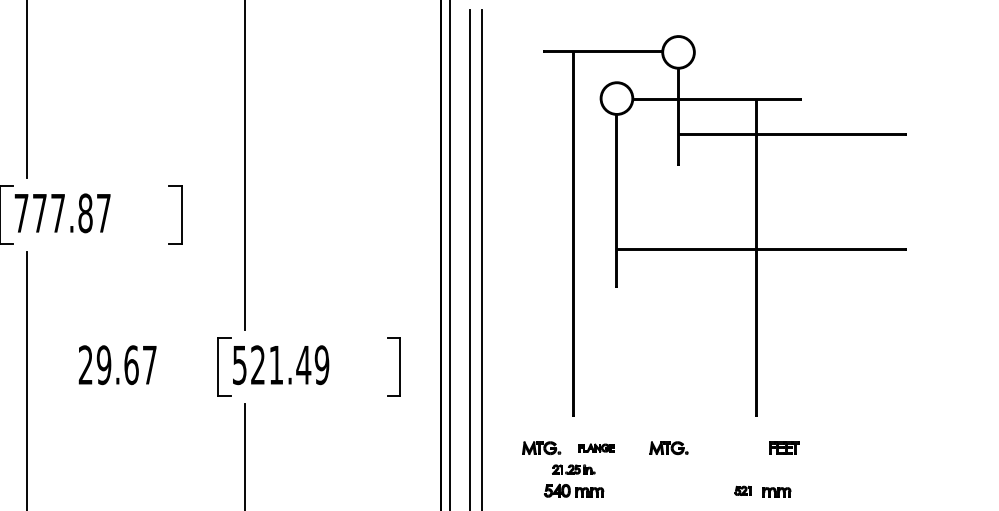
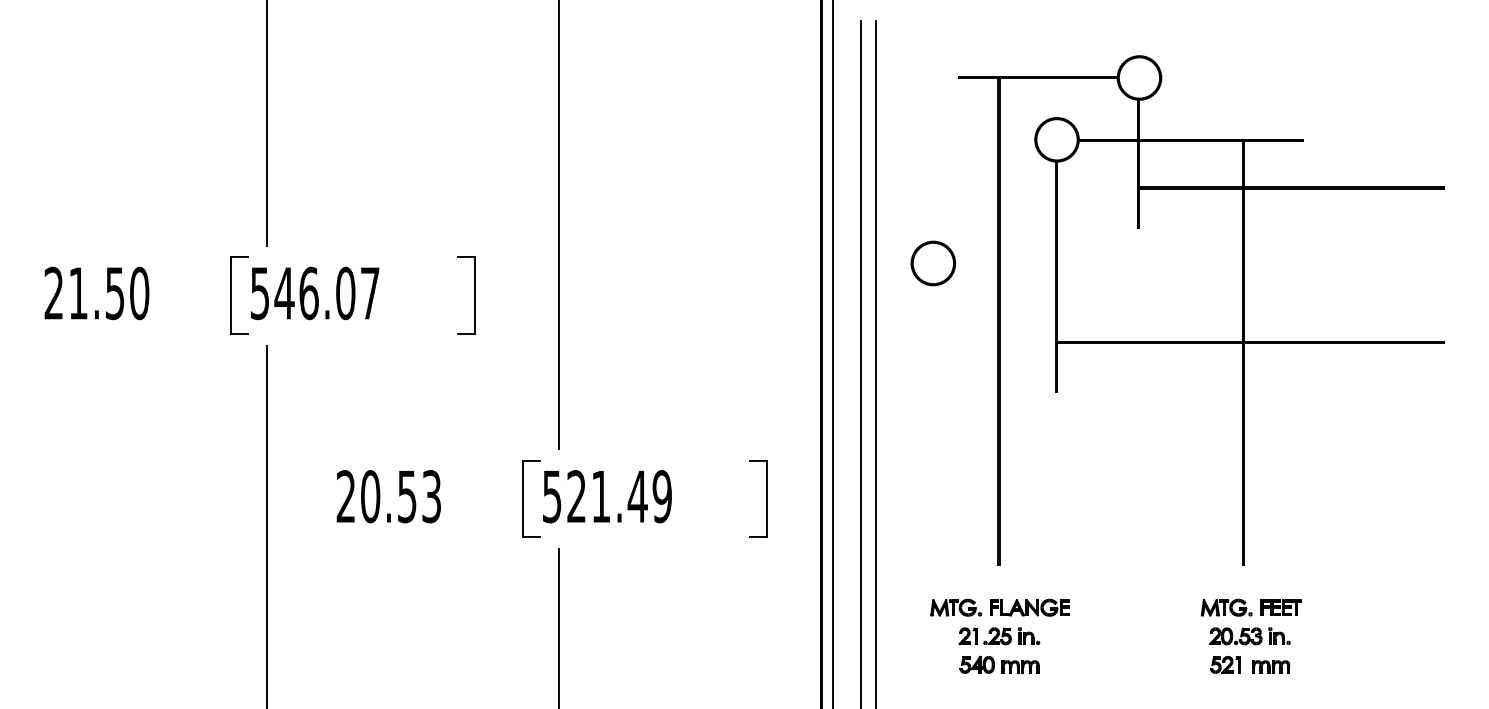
part: (524, 190) -> (933, 263), added
text: (53, 213) -> (303, 293), 777.87 -> 546.07
text: (126, 365) -> (400, 496), 29.67 -> 20.53
part: (596, 447) -> (1029, 607), size x1.67
part: (668, 447) -> (1226, 607), moved
part: (573, 469) -> (999, 636), size x1.43
part: (760, 469) -> (1249, 636), added
part: (742, 490) -> (1225, 664), size x1.43

